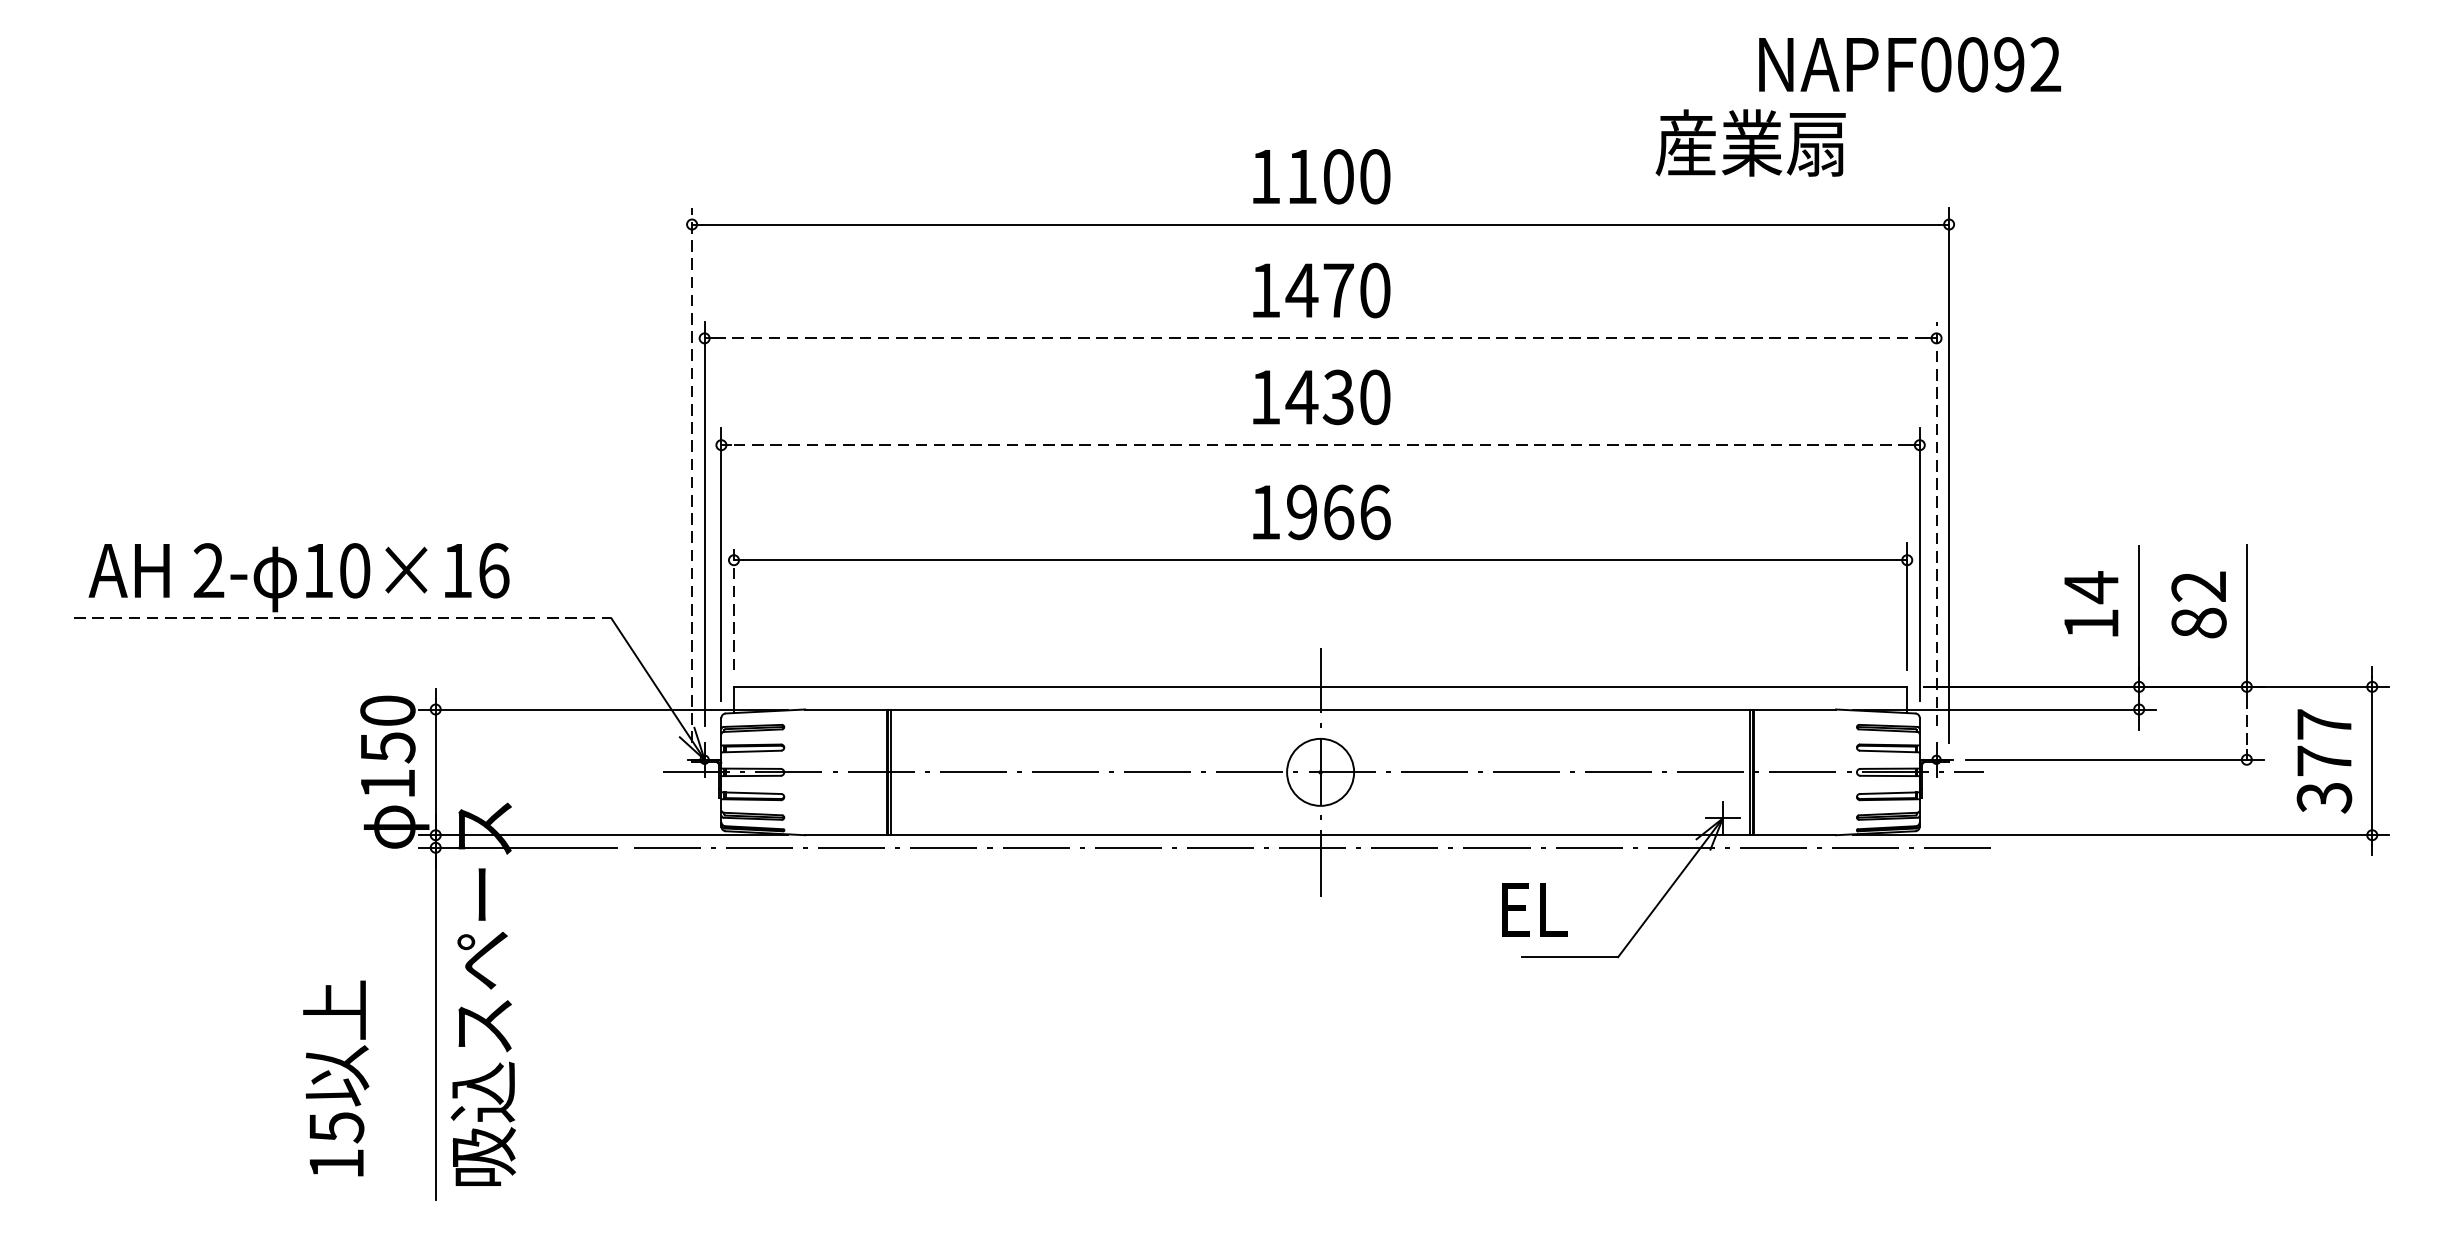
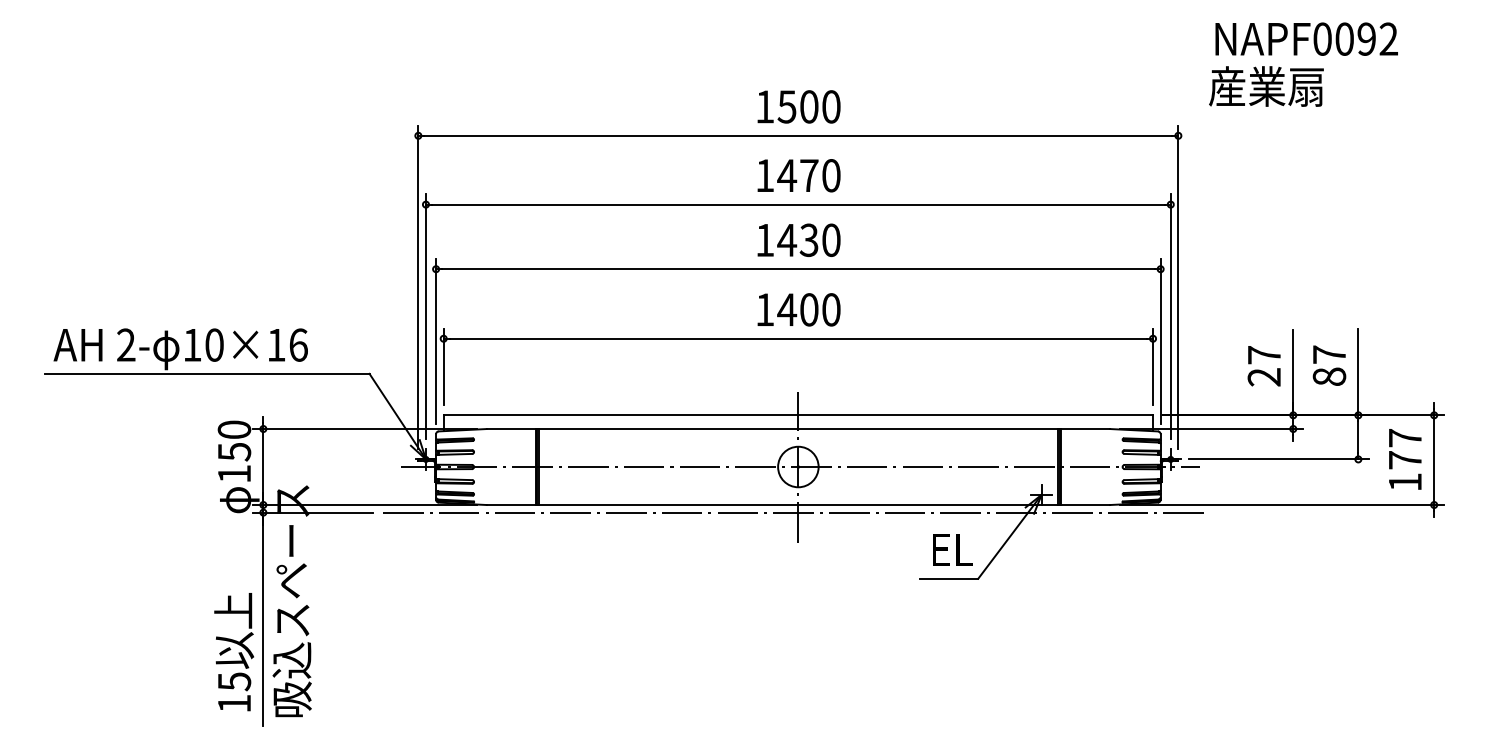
text: (1909, 63) -> (1306, 38), moved
text: (1750, 142) -> (1266, 86), moved
text: (1300, 176) -> (786, 106), 1100 -> 1500
line: (1319, 338) -> (797, 204), dashed -> solid
line: (1319, 445) -> (797, 269), dashed -> solid
line: (692, 475) -> (418, 287), dashed -> solid
text: (1337, 511) -> (808, 309), 1966 -> 1400
line: (1936, 523) -> (1170, 316), dashed -> solid
text: (2197, 586) -> (1328, 354), 82 -> 87
text: (2089, 604) -> (1263, 365), 14 -> 27
line: (733, 606) -> (443, 366), dashed -> solid
line: (343, 617) -> (207, 373), dashed -> solid
line: (2247, 723) -> (1358, 437), dashed -> solid
text: (2323, 797) -> (1404, 482), 377 -> 177
text: (1534, 908) -> (952, 549), moved
text: (336, 1079) -> (234, 652), moved

